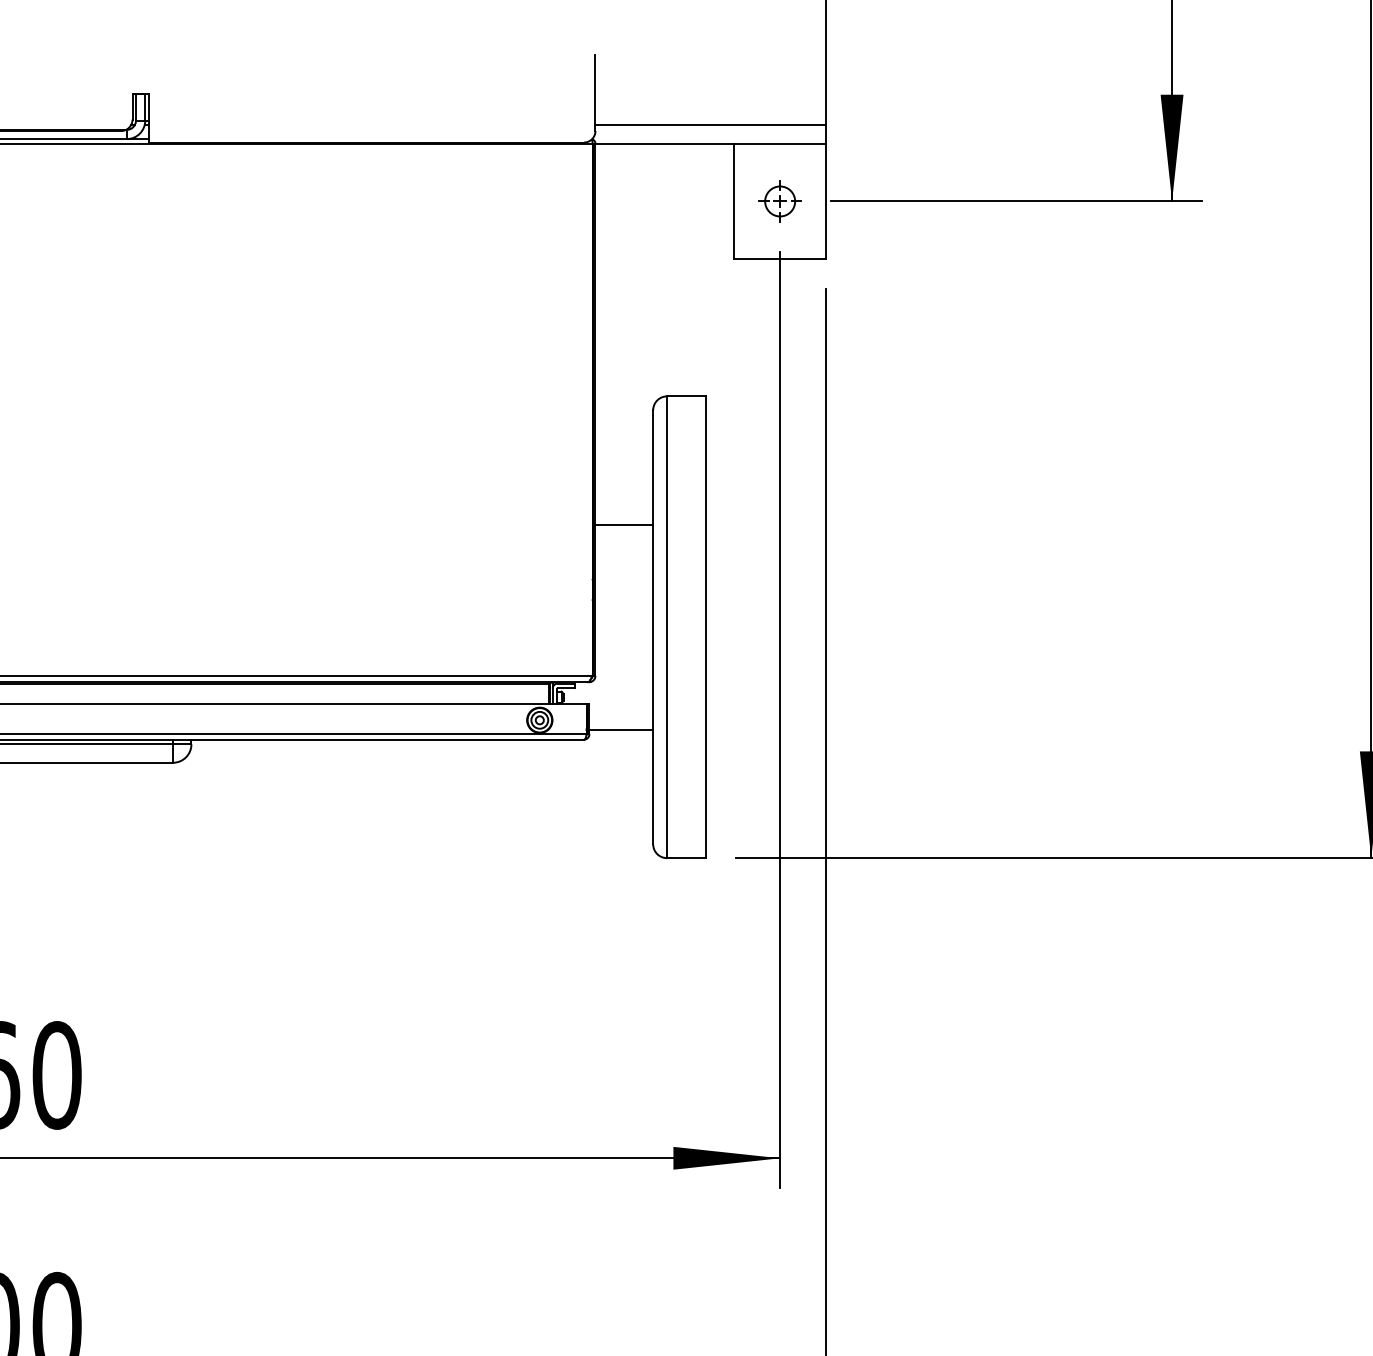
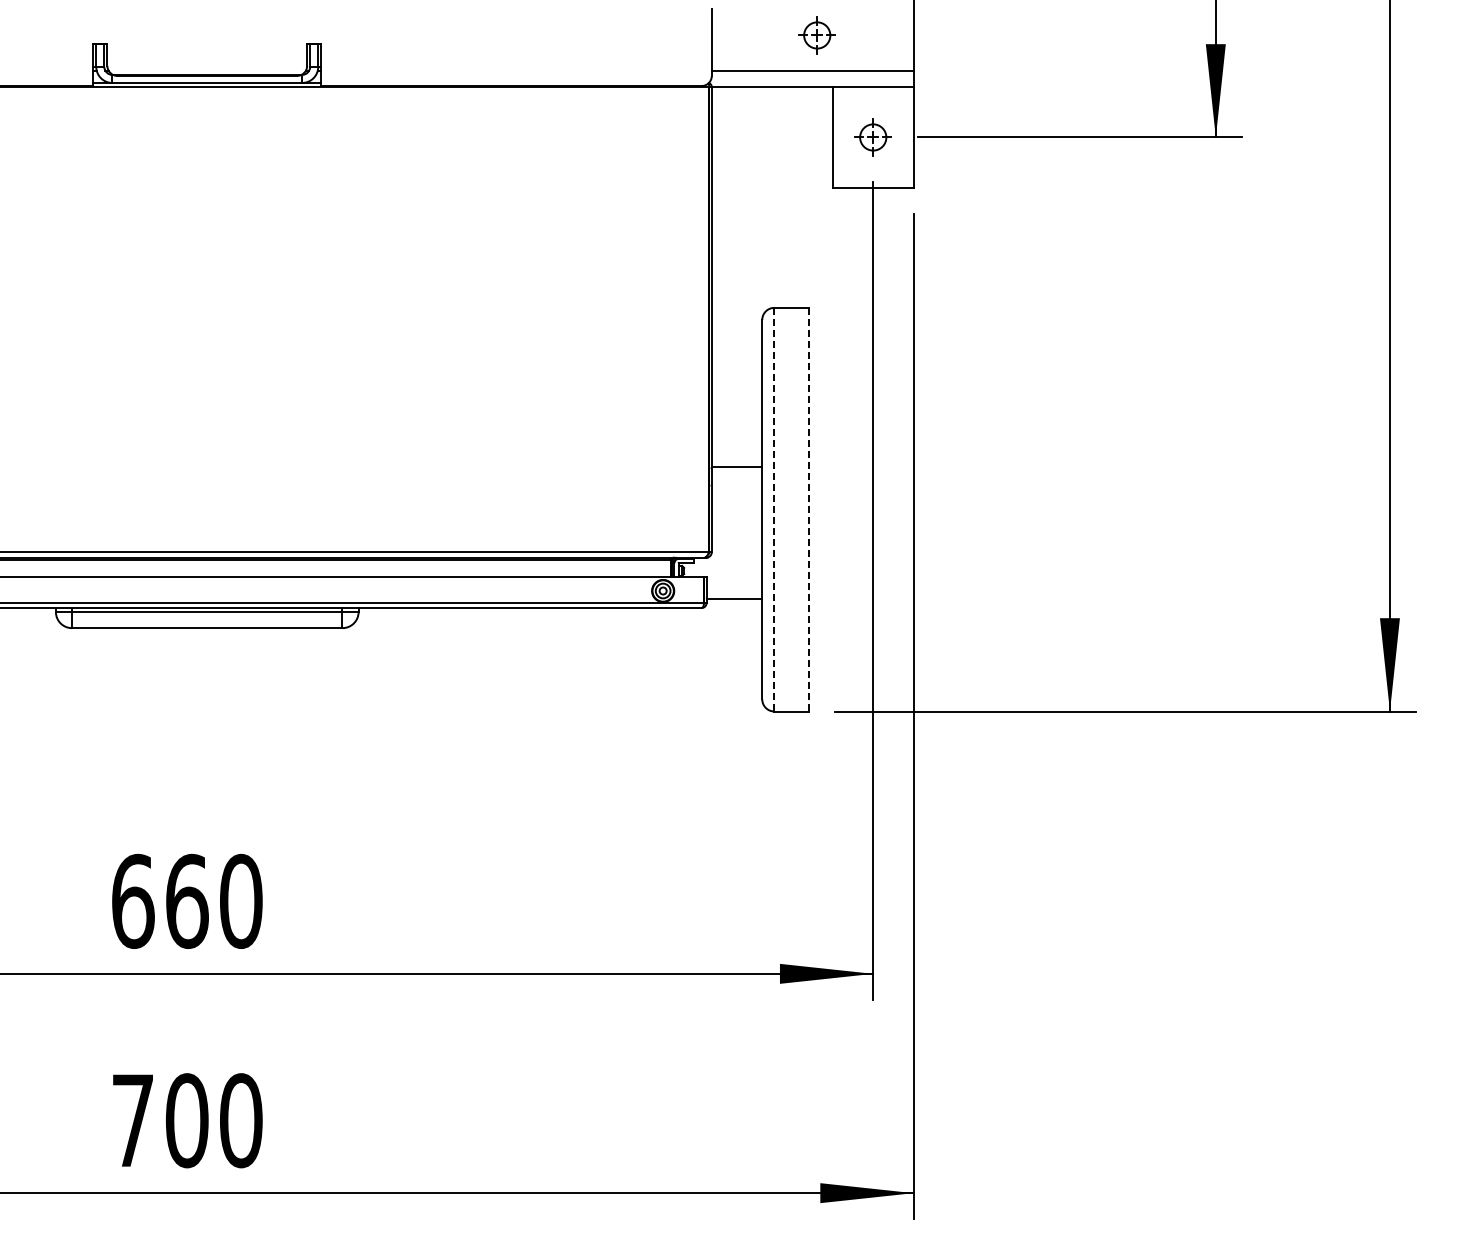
part: (715, 84) -> (816, 35), added
line: (623, 524) -> (736, 466), moved
line: (667, 627) -> (774, 509), solid -> dashed
line: (706, 627) -> (808, 509), solid -> dashed

